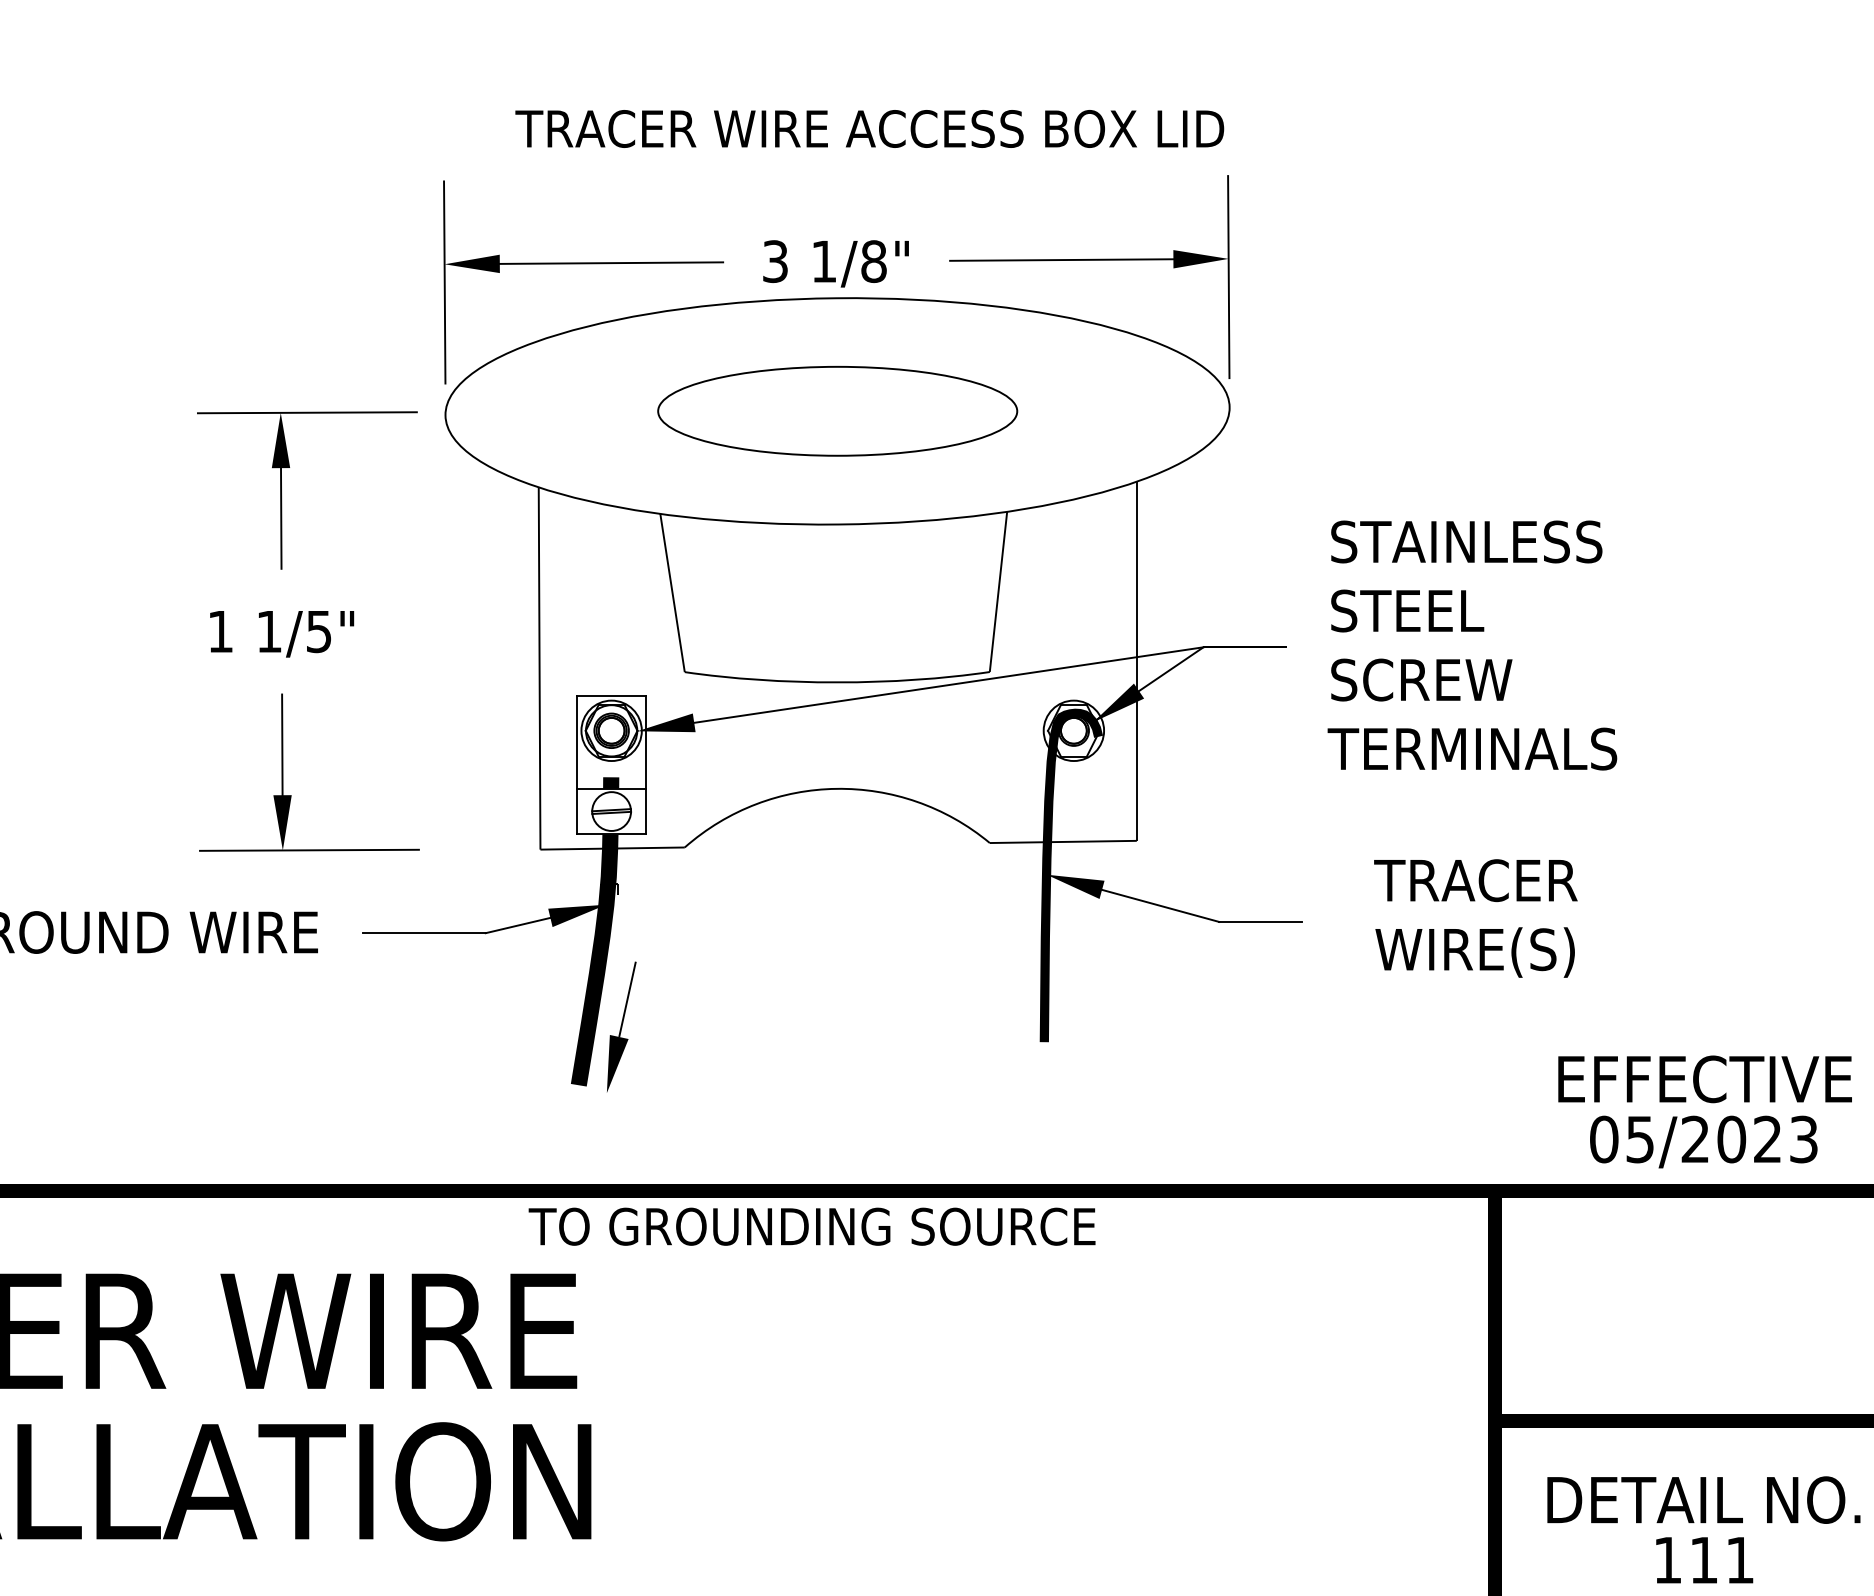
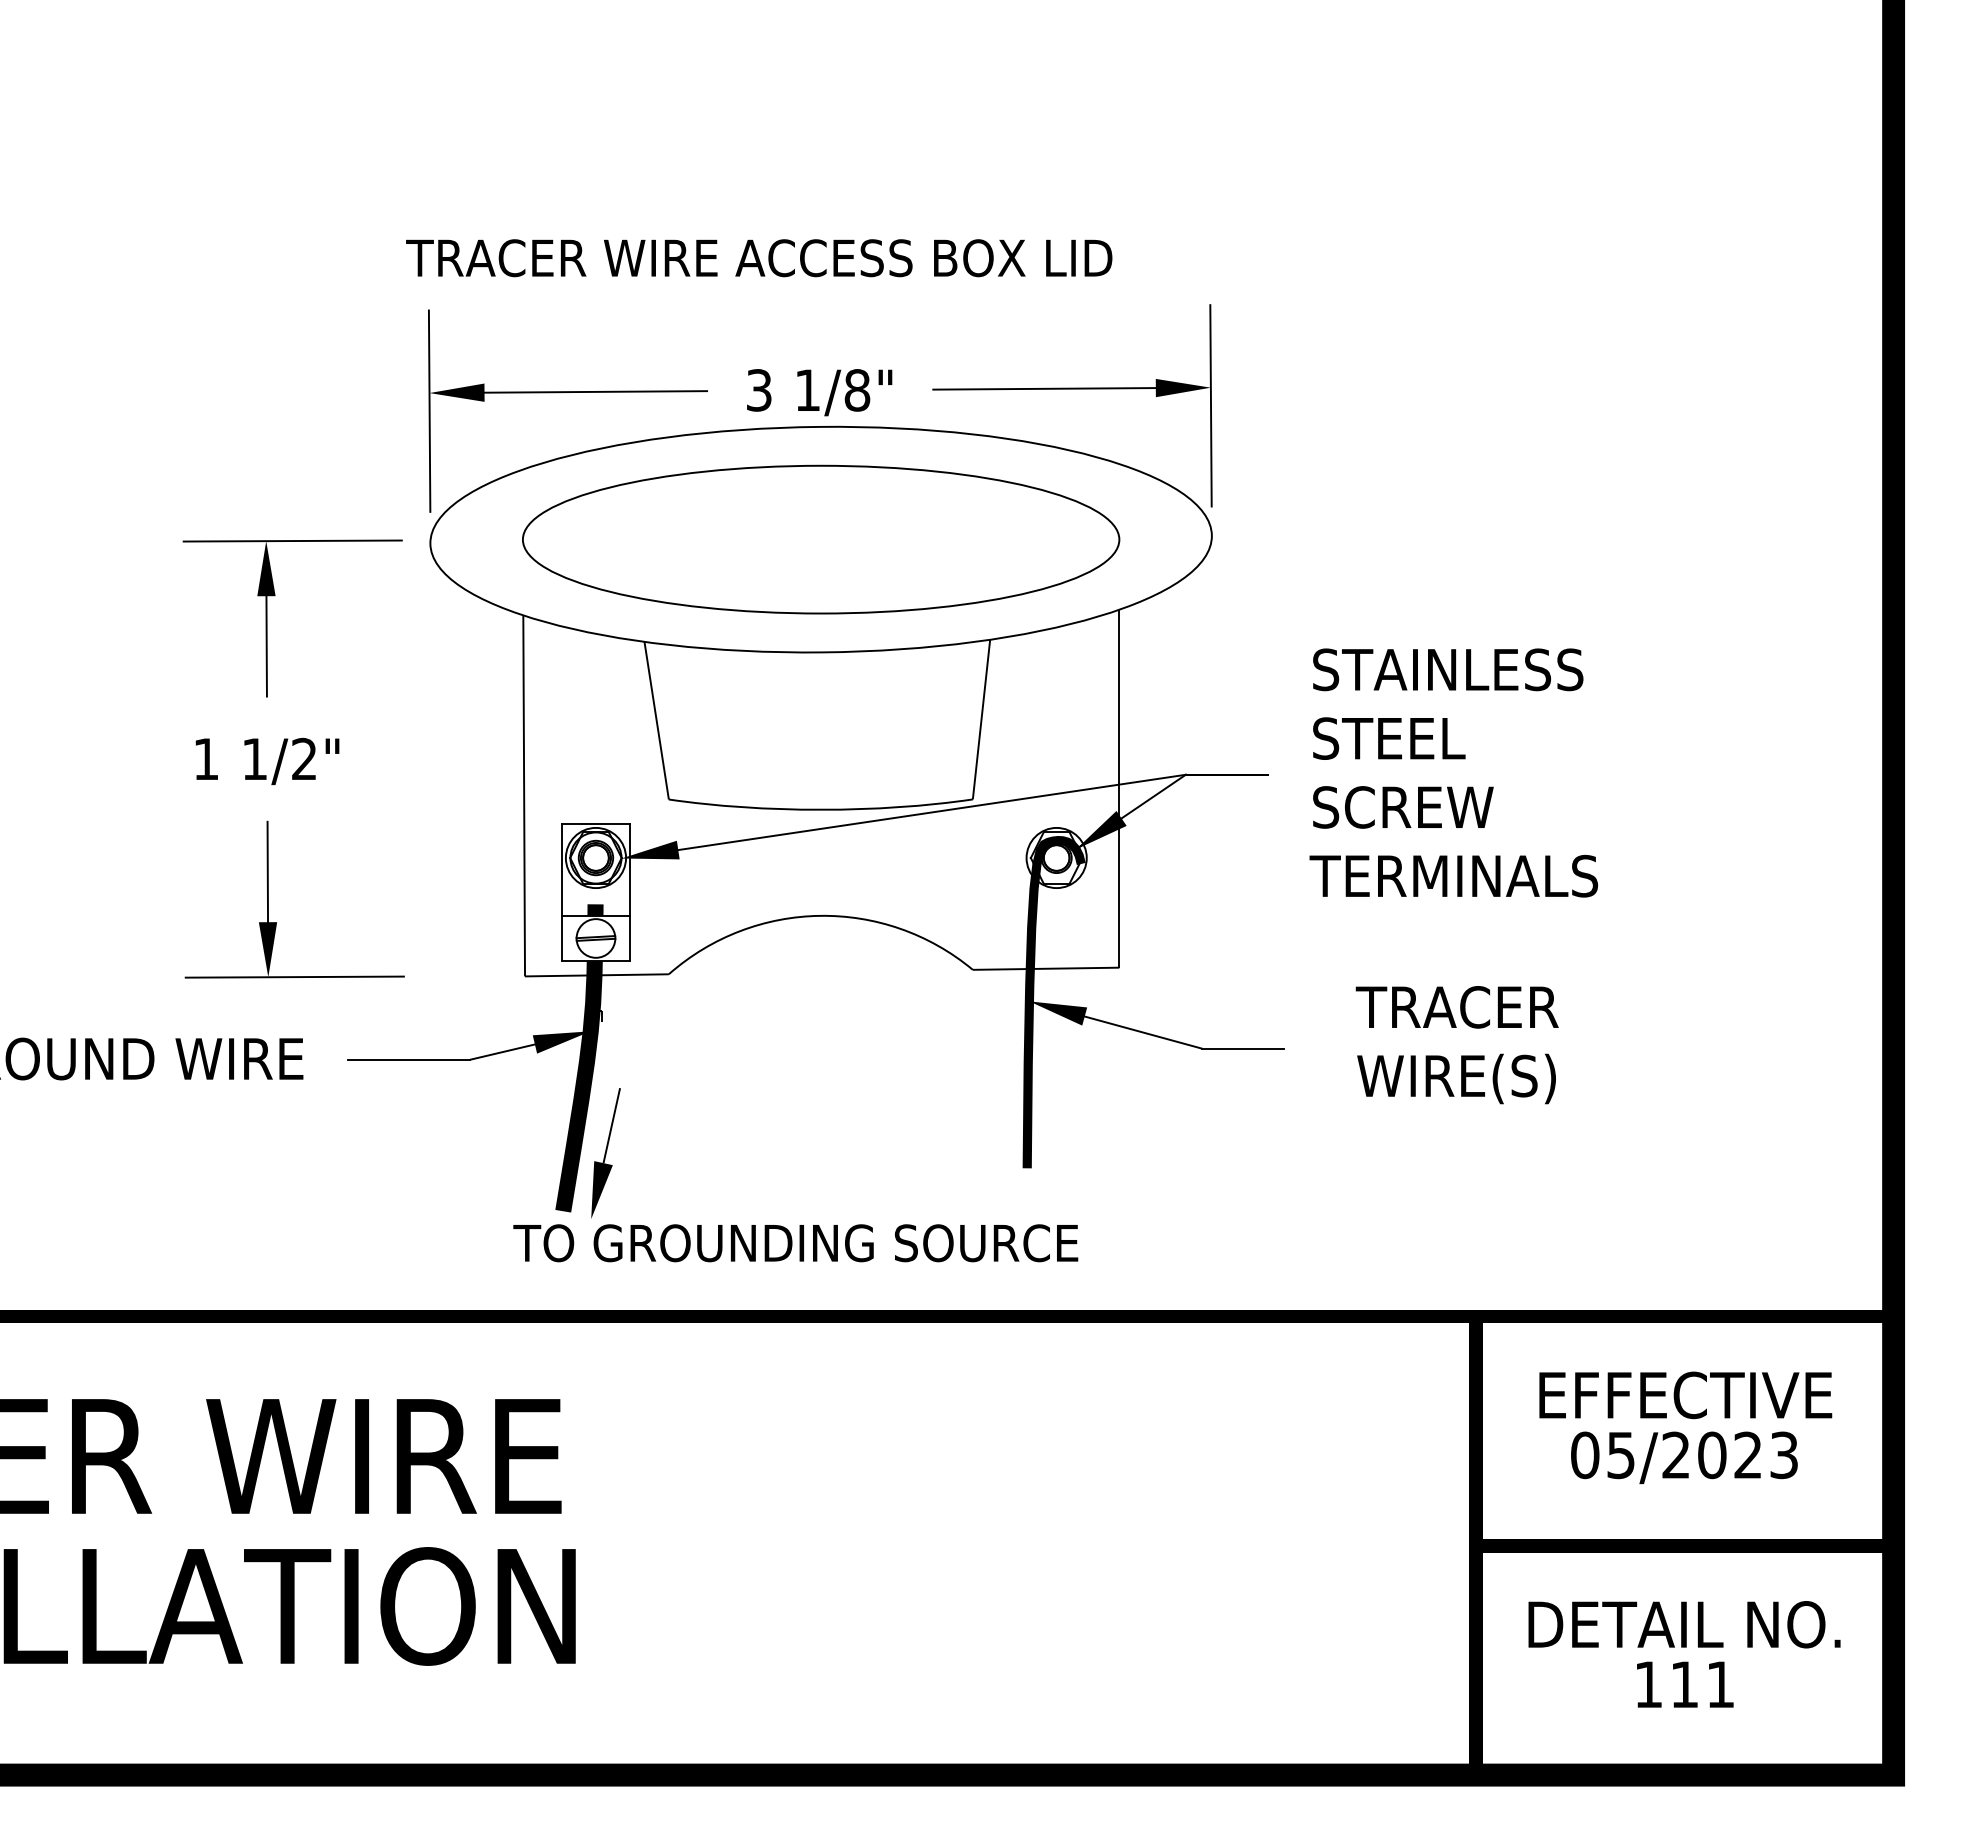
text: (870, 129) -> (759, 258), moved
part: (837, 411) -> (821, 539), size x1.67
text: (319, 630) -> (304, 758), 1/5" -> 1/2"
text: (1704, 1111) -> (1685, 1427), moved
text: (811, 1226) -> (795, 1243), moved

